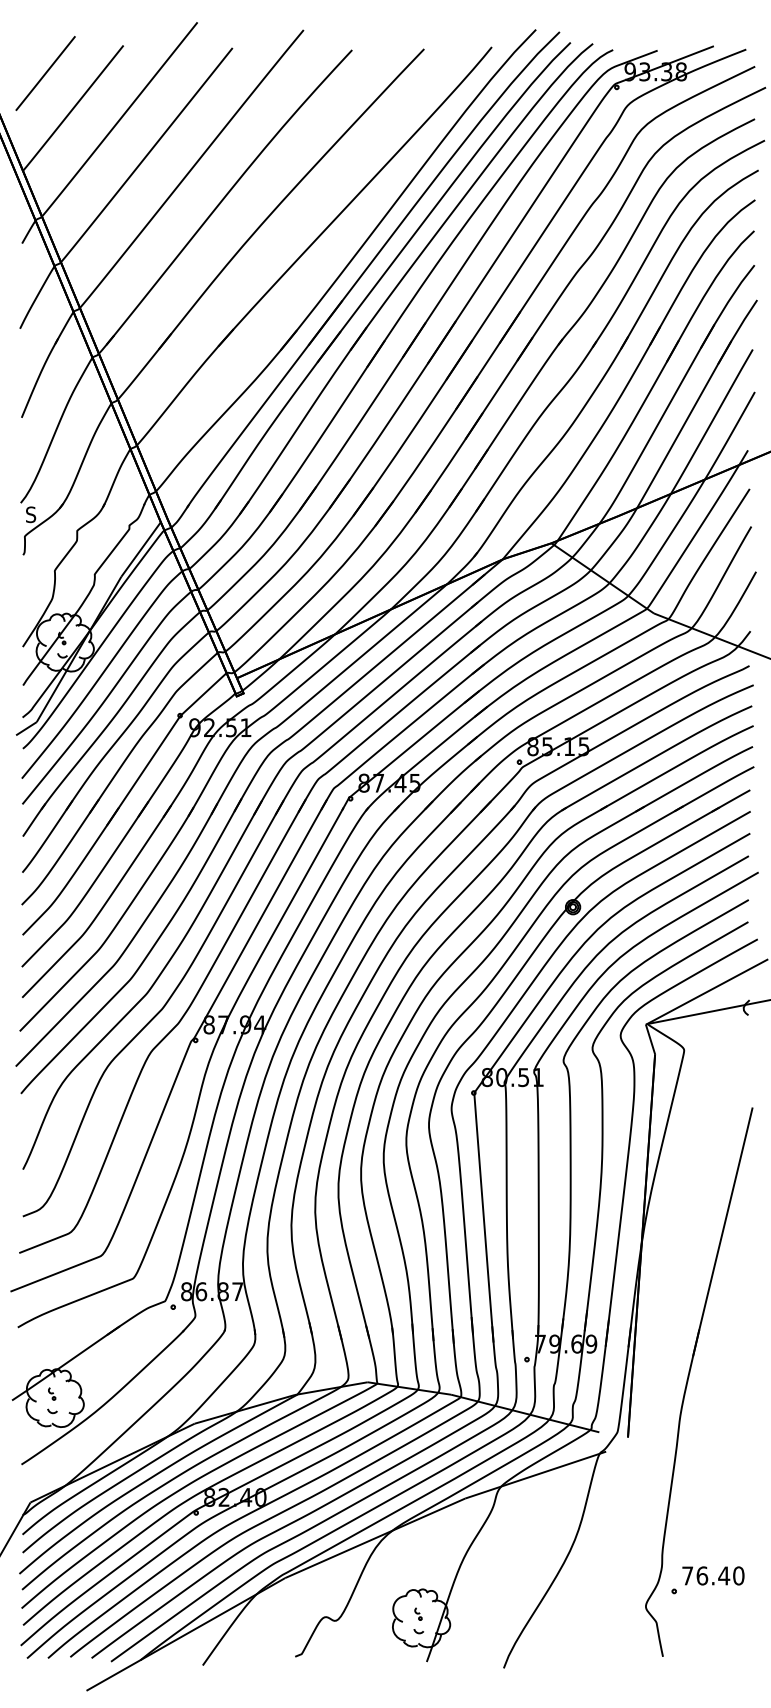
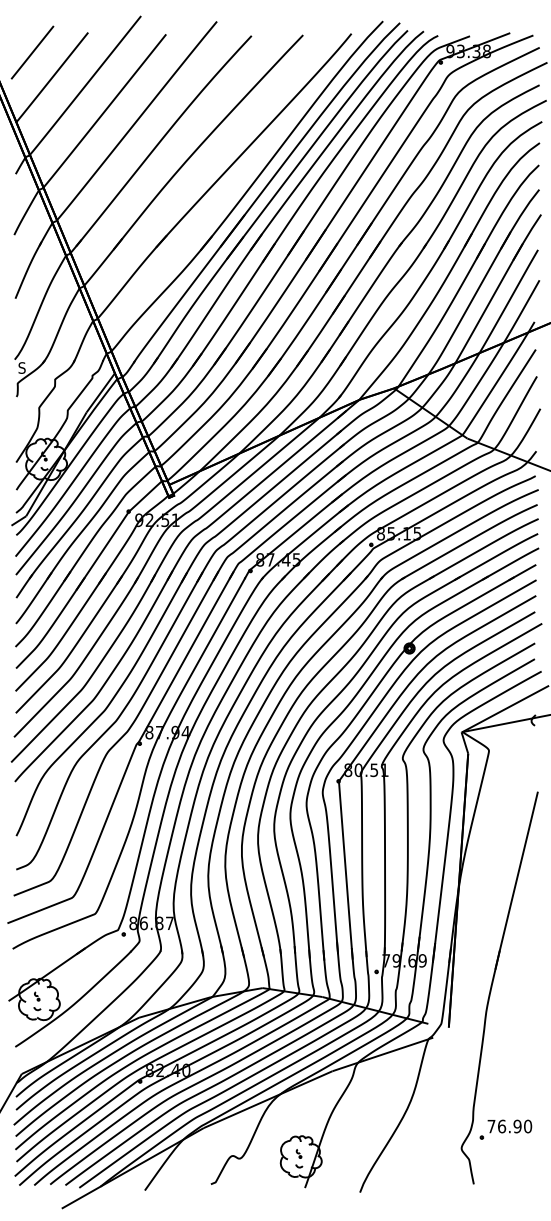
text: (724, 1575) -> (517, 1126), 76.40 -> 76.90

